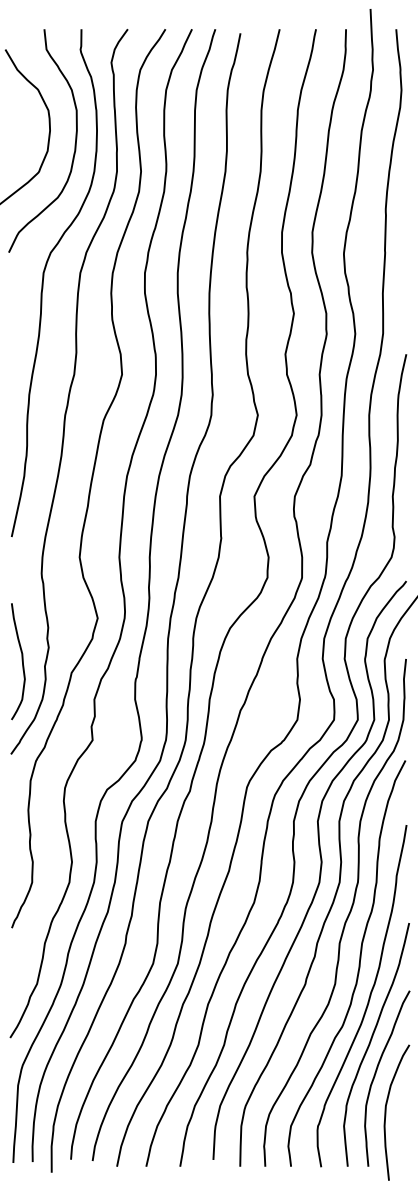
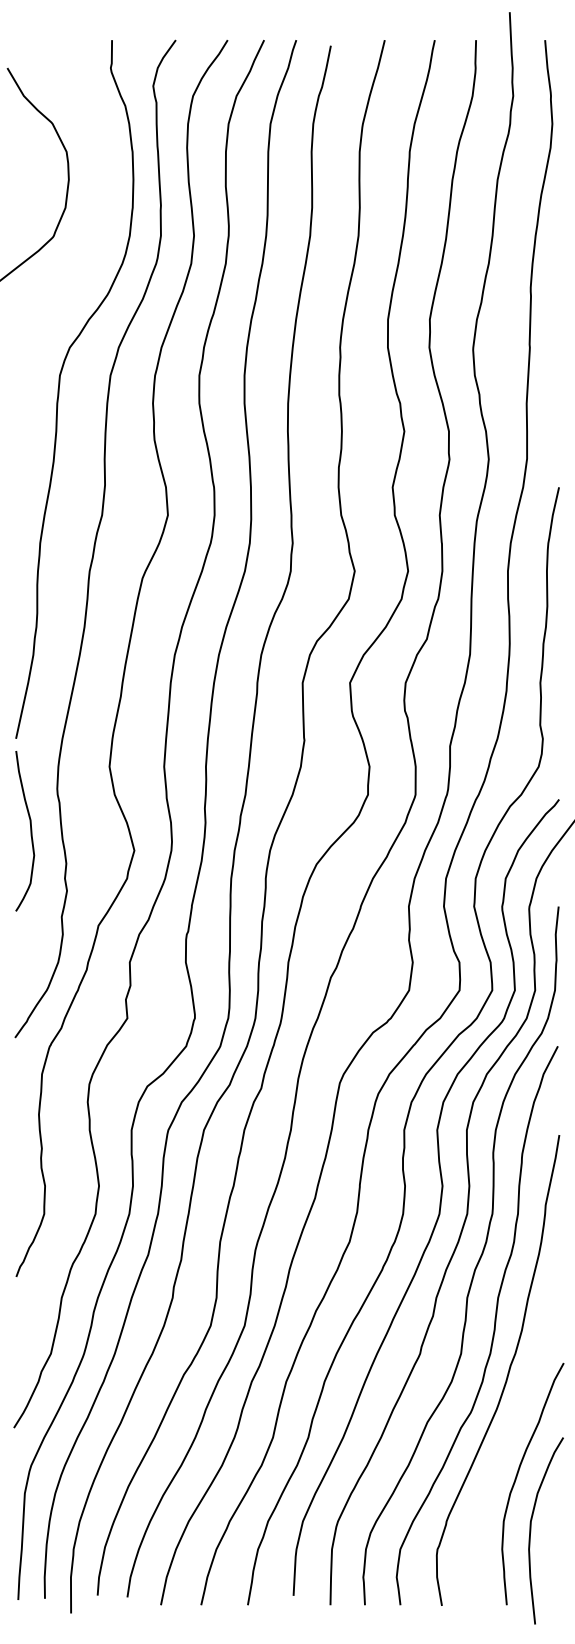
curve: (75, 140) -> (103, 193), removed
curve: (22, 661) -> (30, 831), moved
curve: (371, 1041) -> (510, 1433), removed

